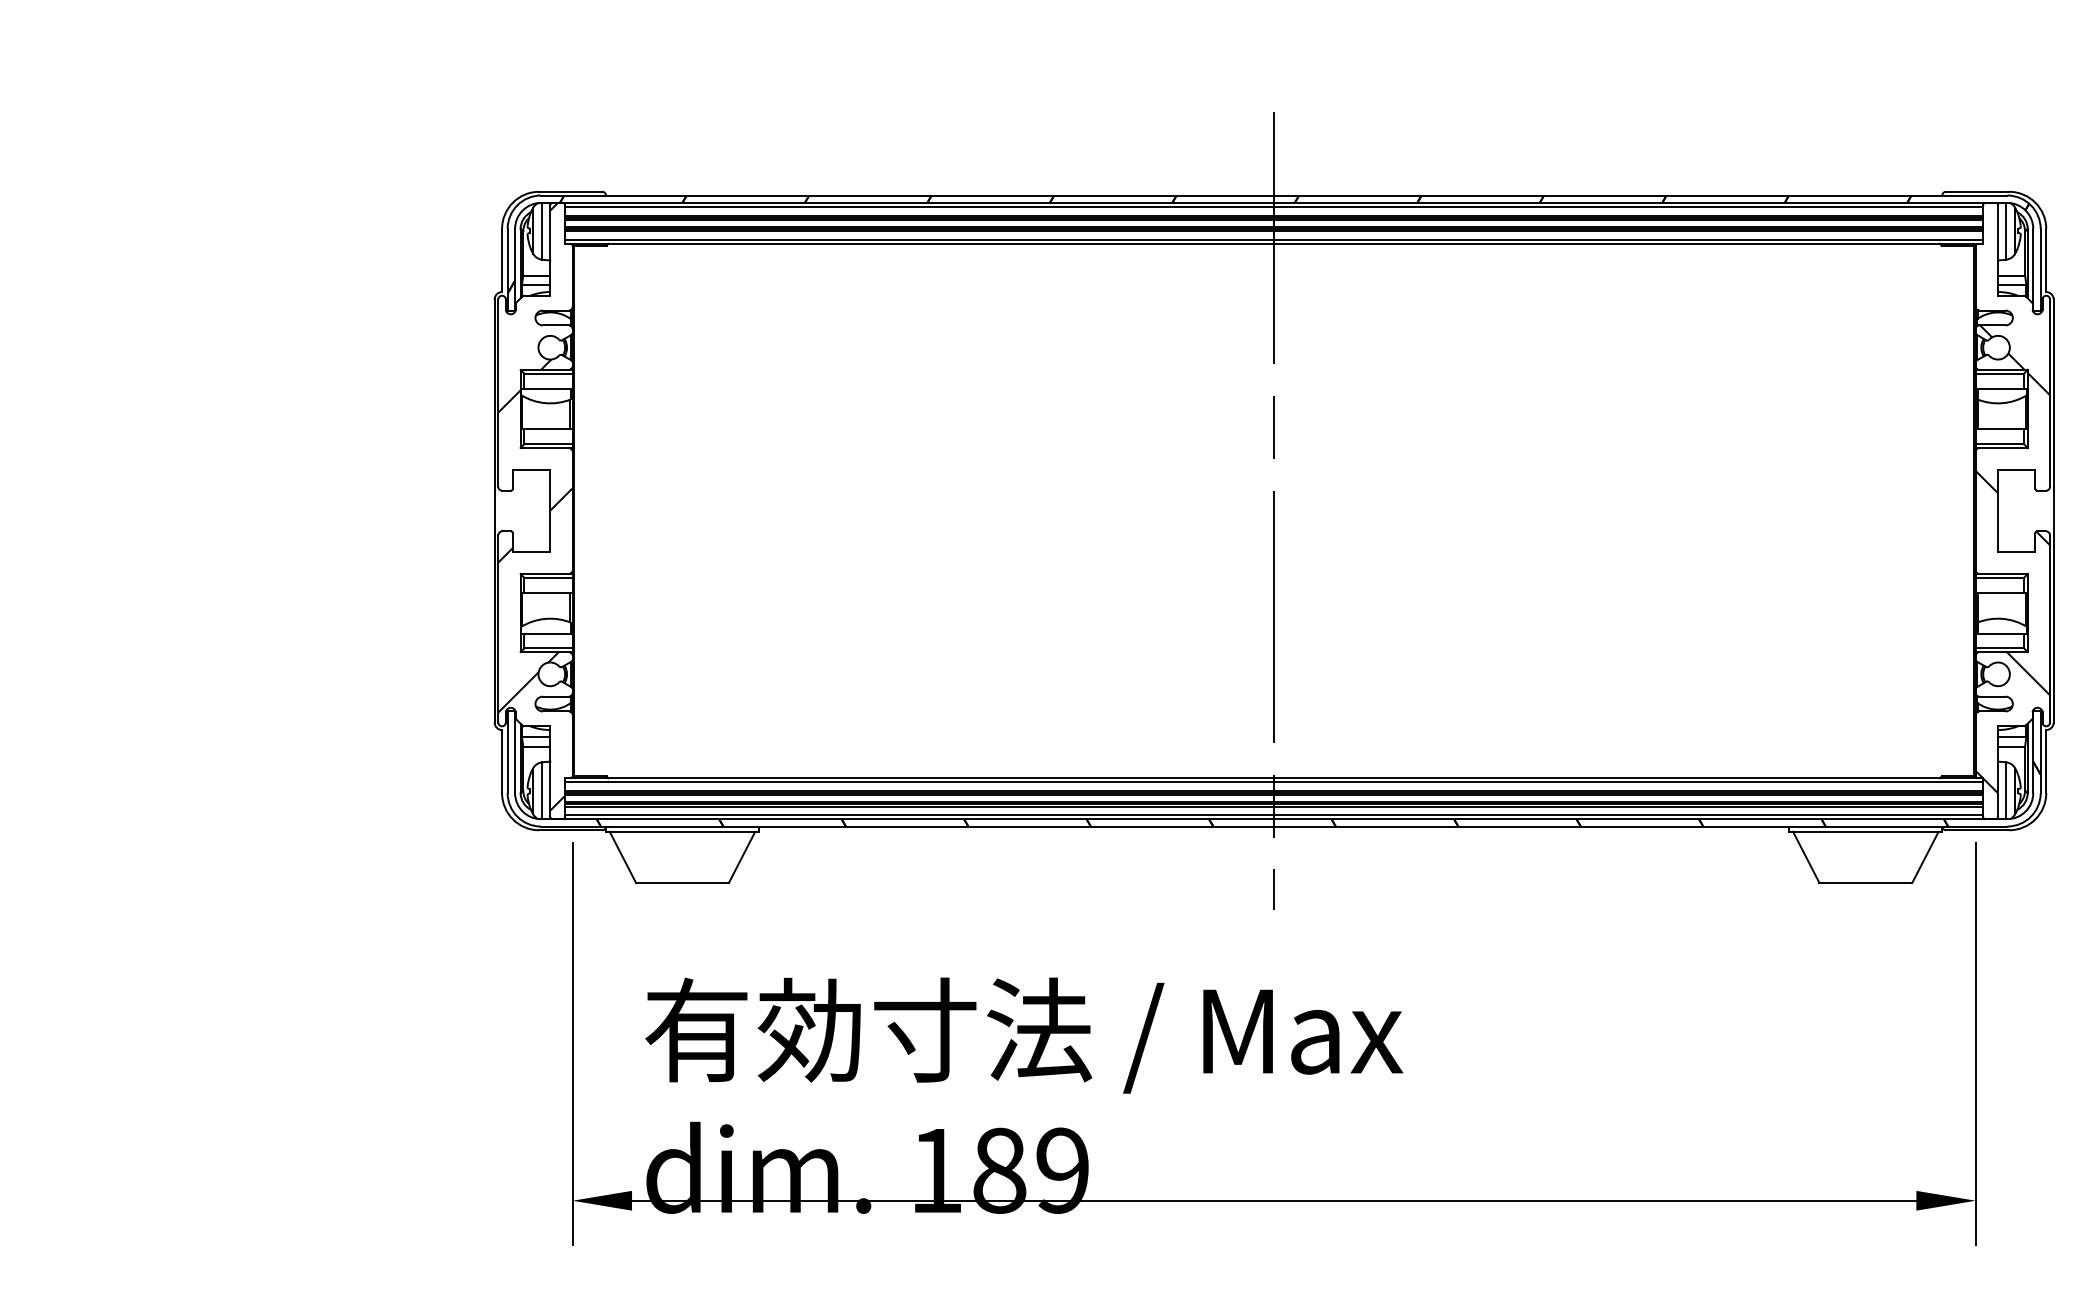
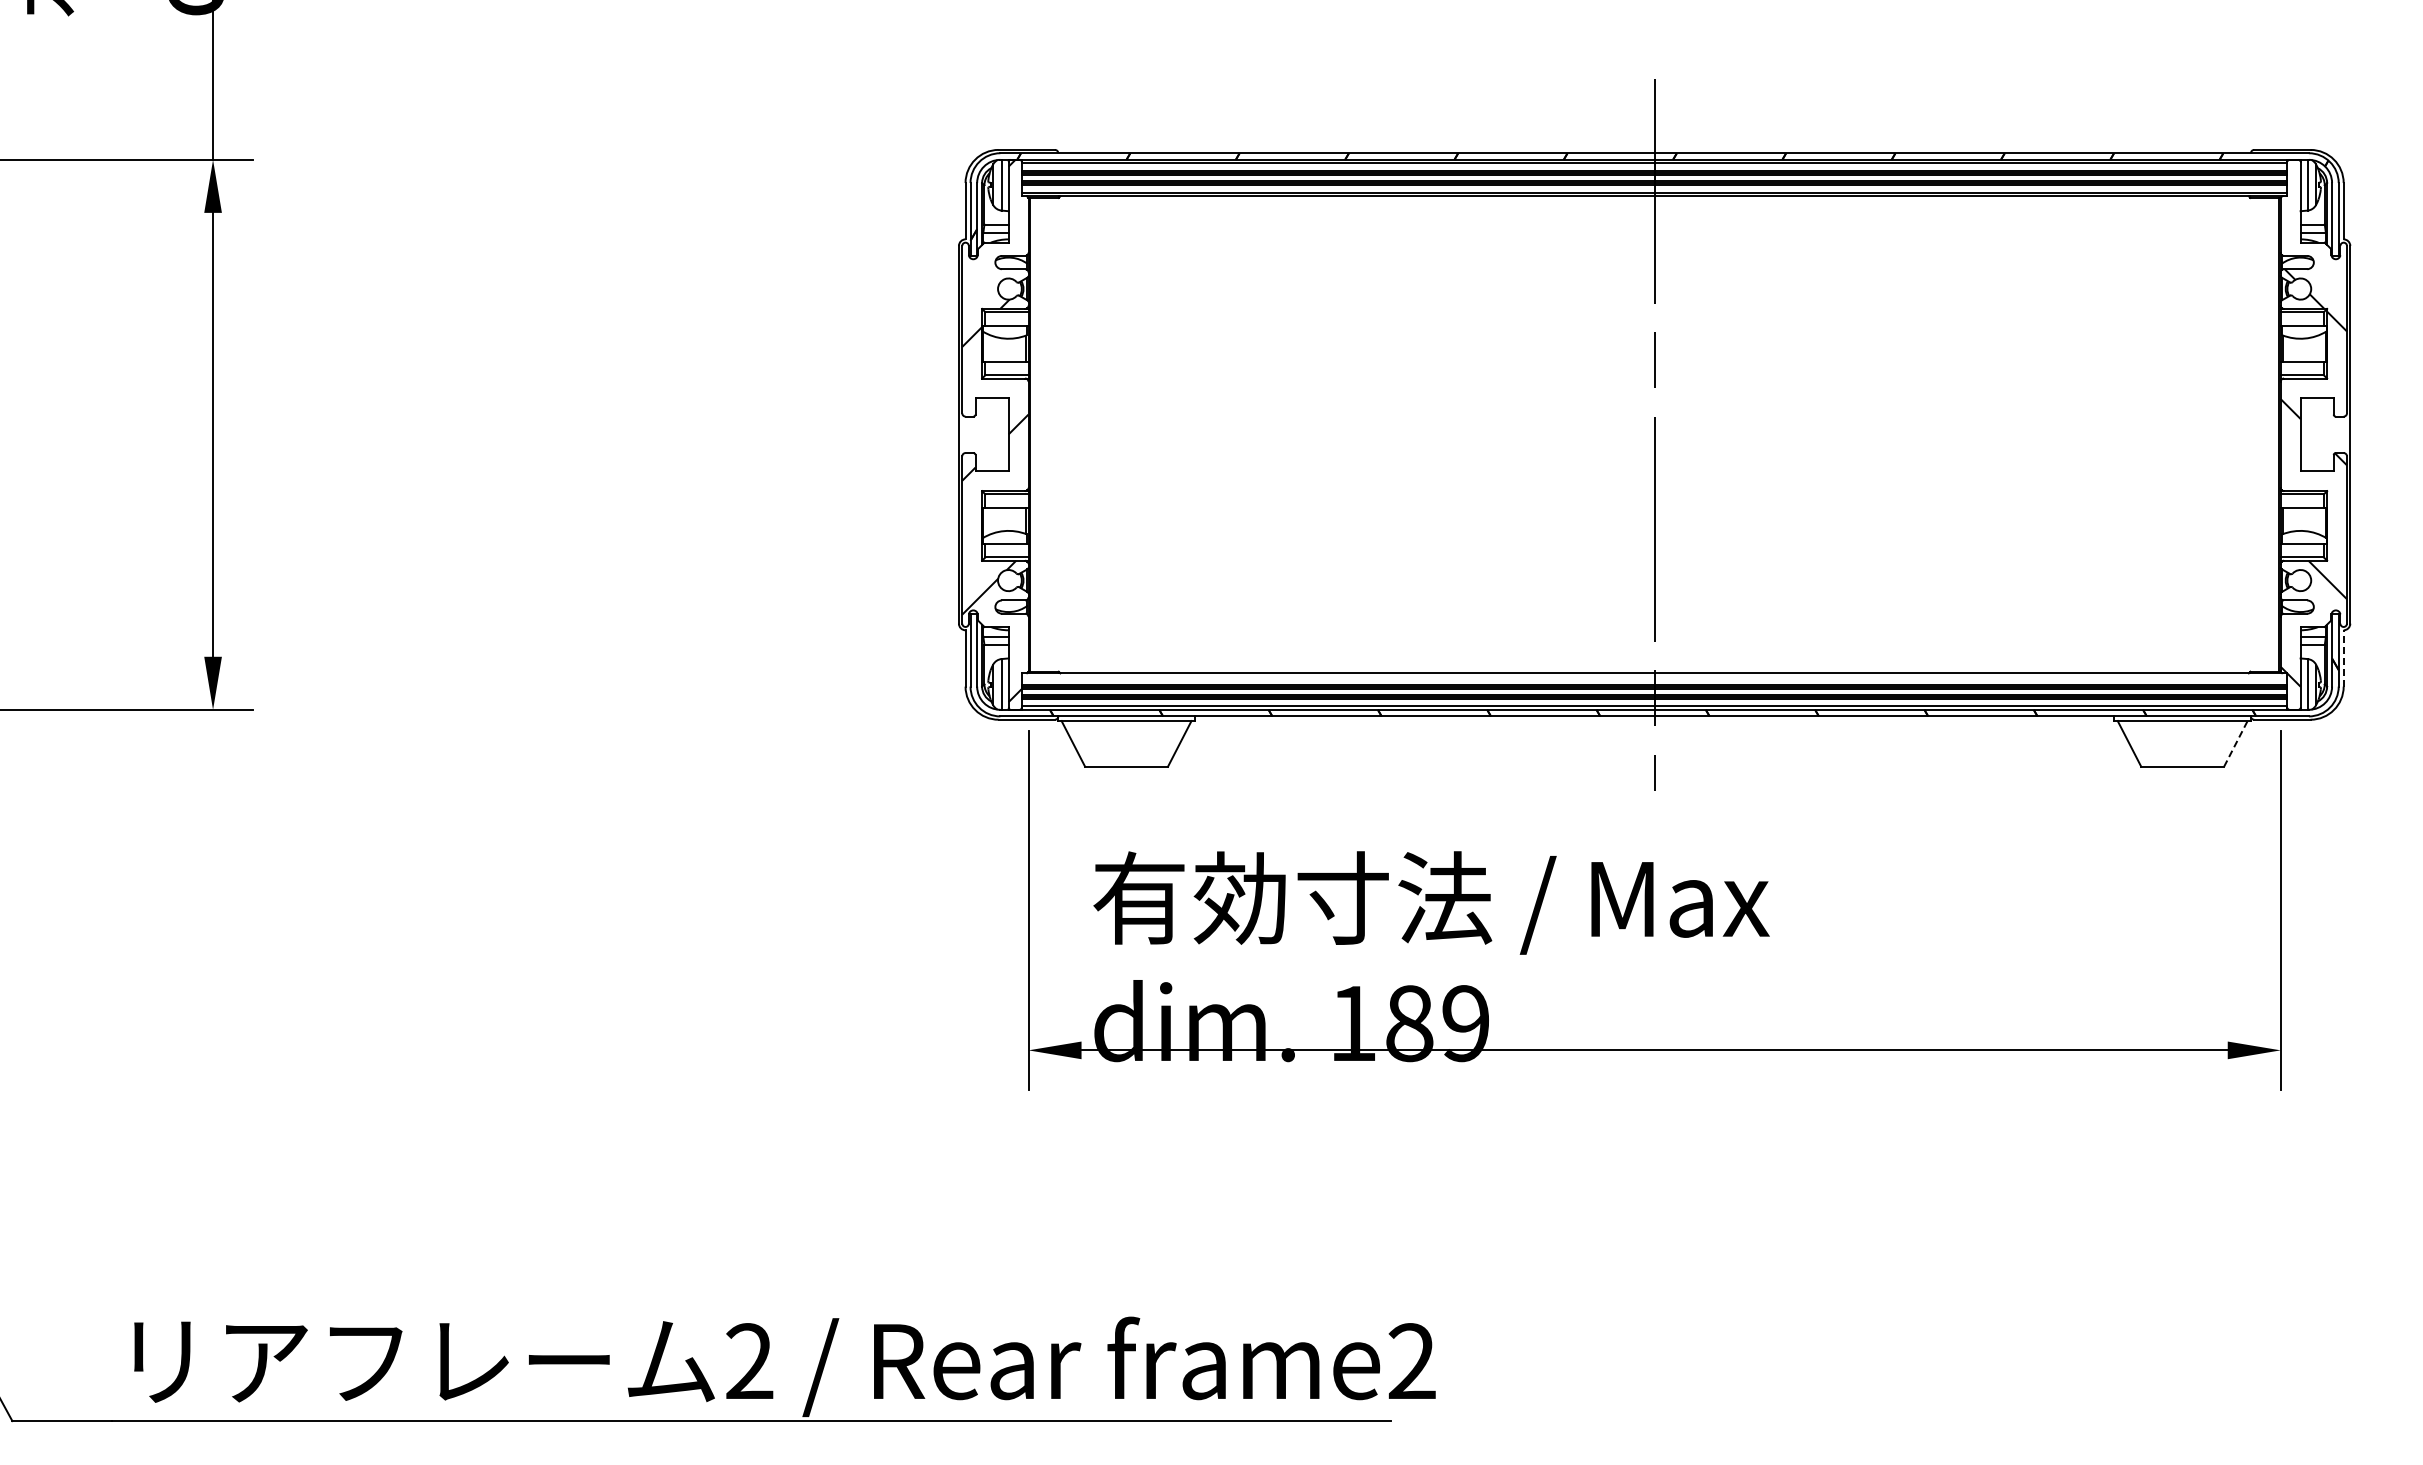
line: (2046, 760) -> (2343, 657), solid -> dashed
line: (1274, 781) -> (1654, 676), removed
line: (1925, 856) -> (2235, 743), solid -> dashed

